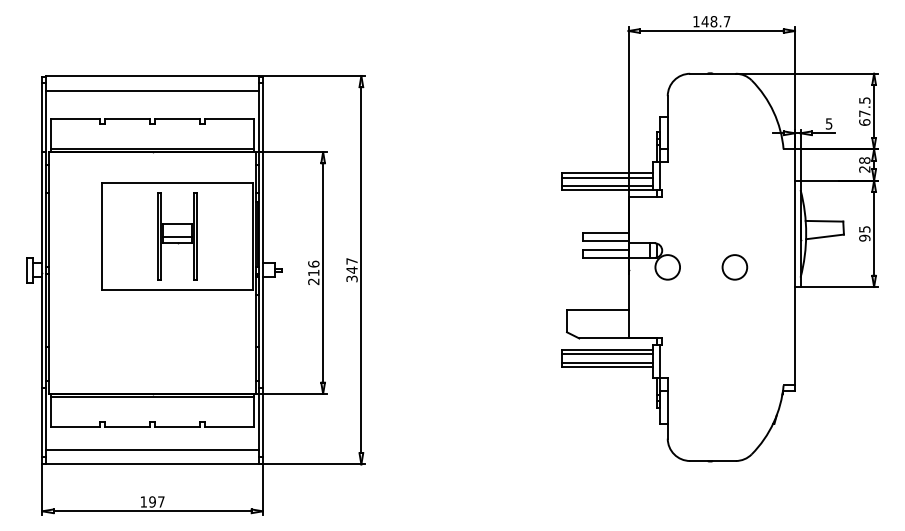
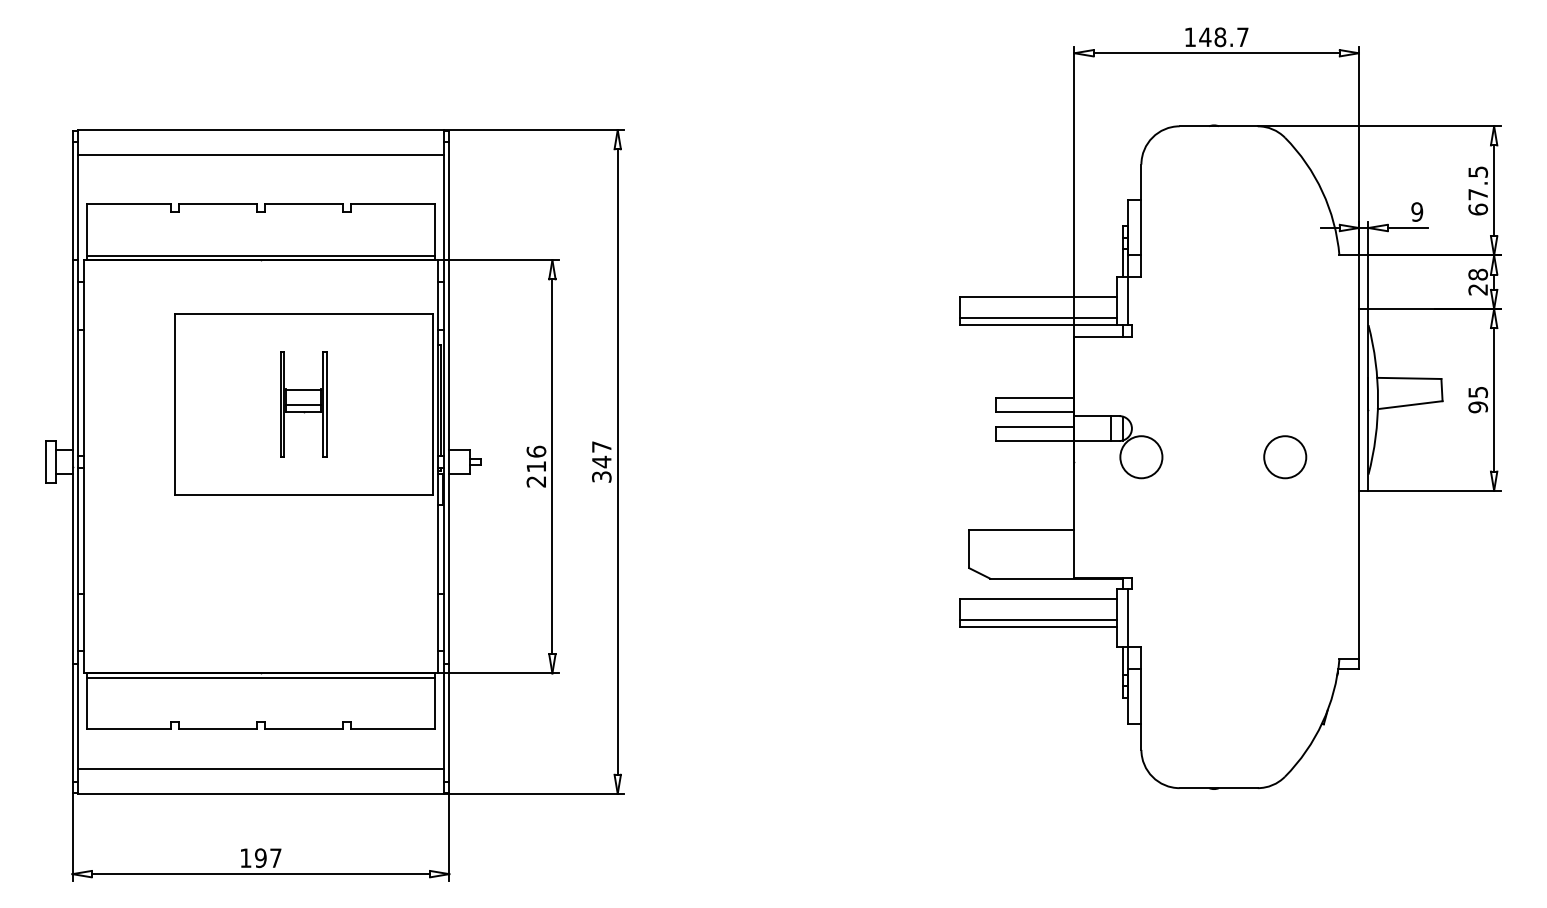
text: (828, 123) -> (1416, 211), 5 -> 9
line: (607, 177) -> (1038, 303), removed
part: (177, 236) -> (303, 404), size x0.7
circle: (734, 267) -> (1284, 457), moved
line: (607, 354) -> (1038, 606), removed

